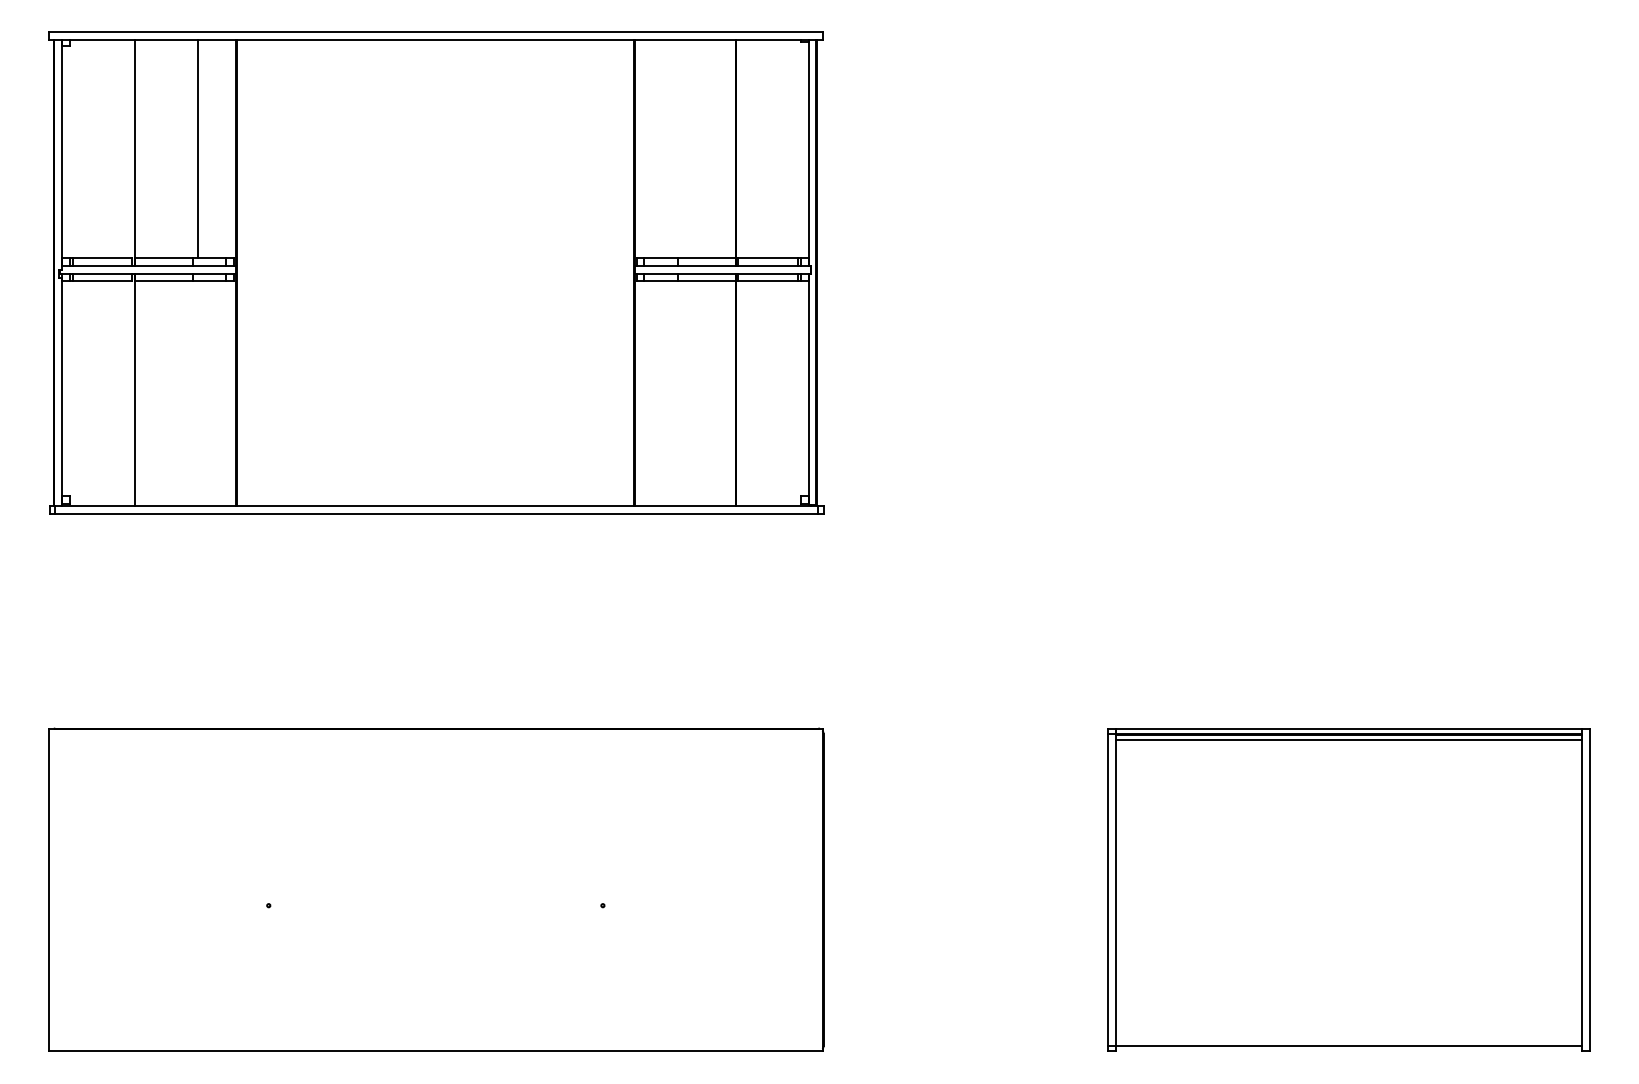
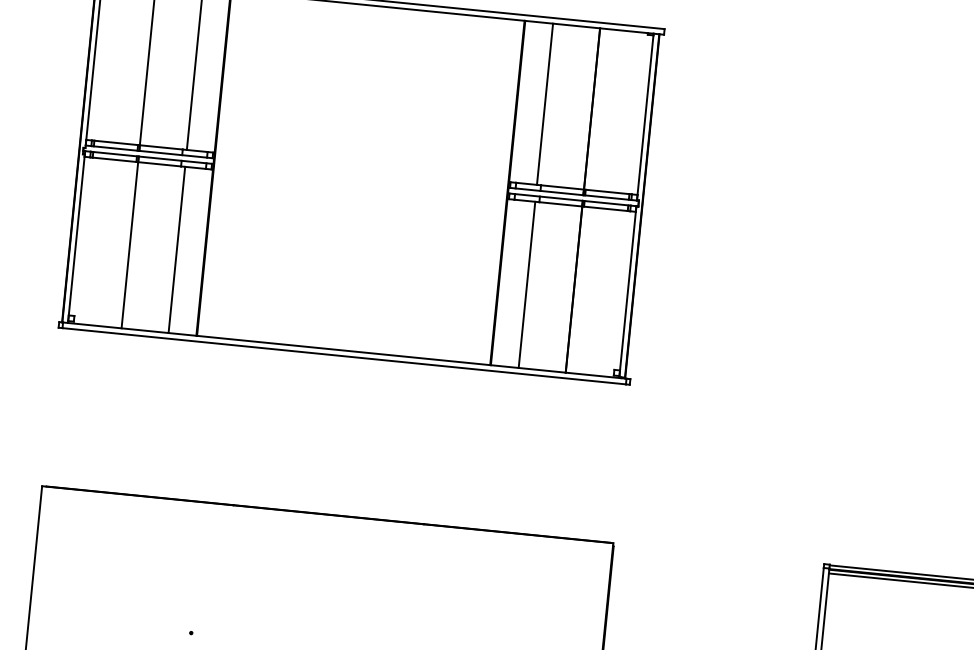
line: (672, 149) -> (545, 104), added
line: (198, 393) -> (177, 249), added
line: (672, 393) -> (527, 284), added

